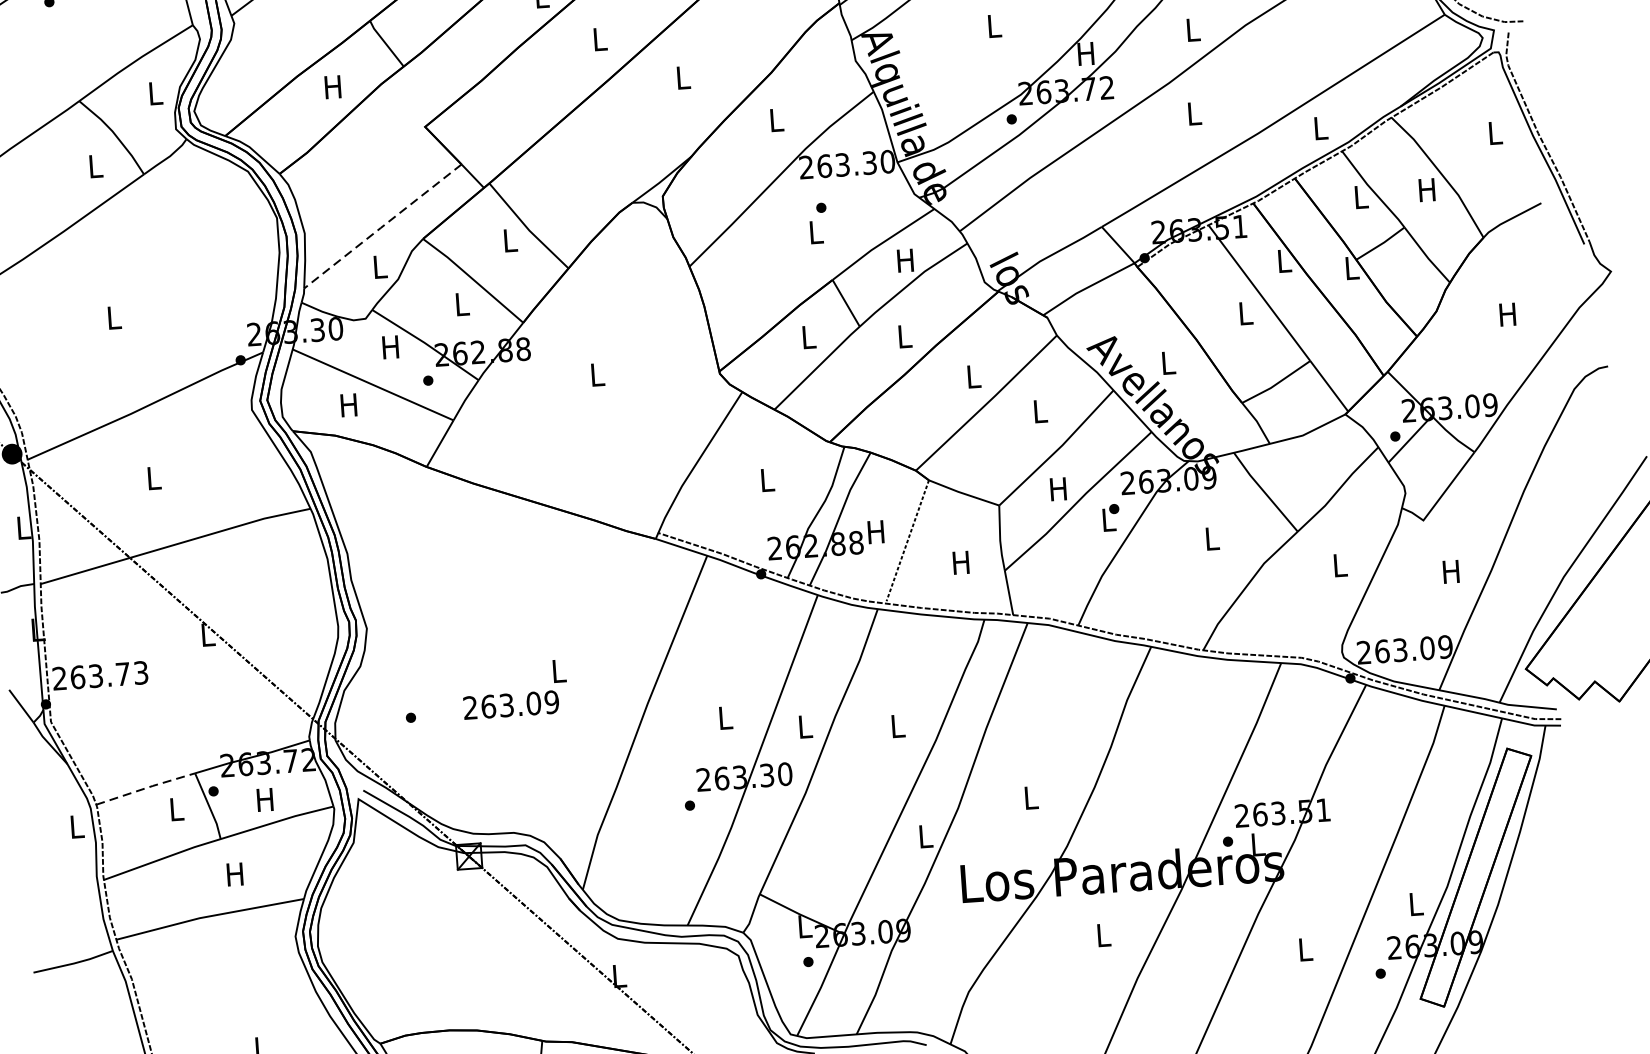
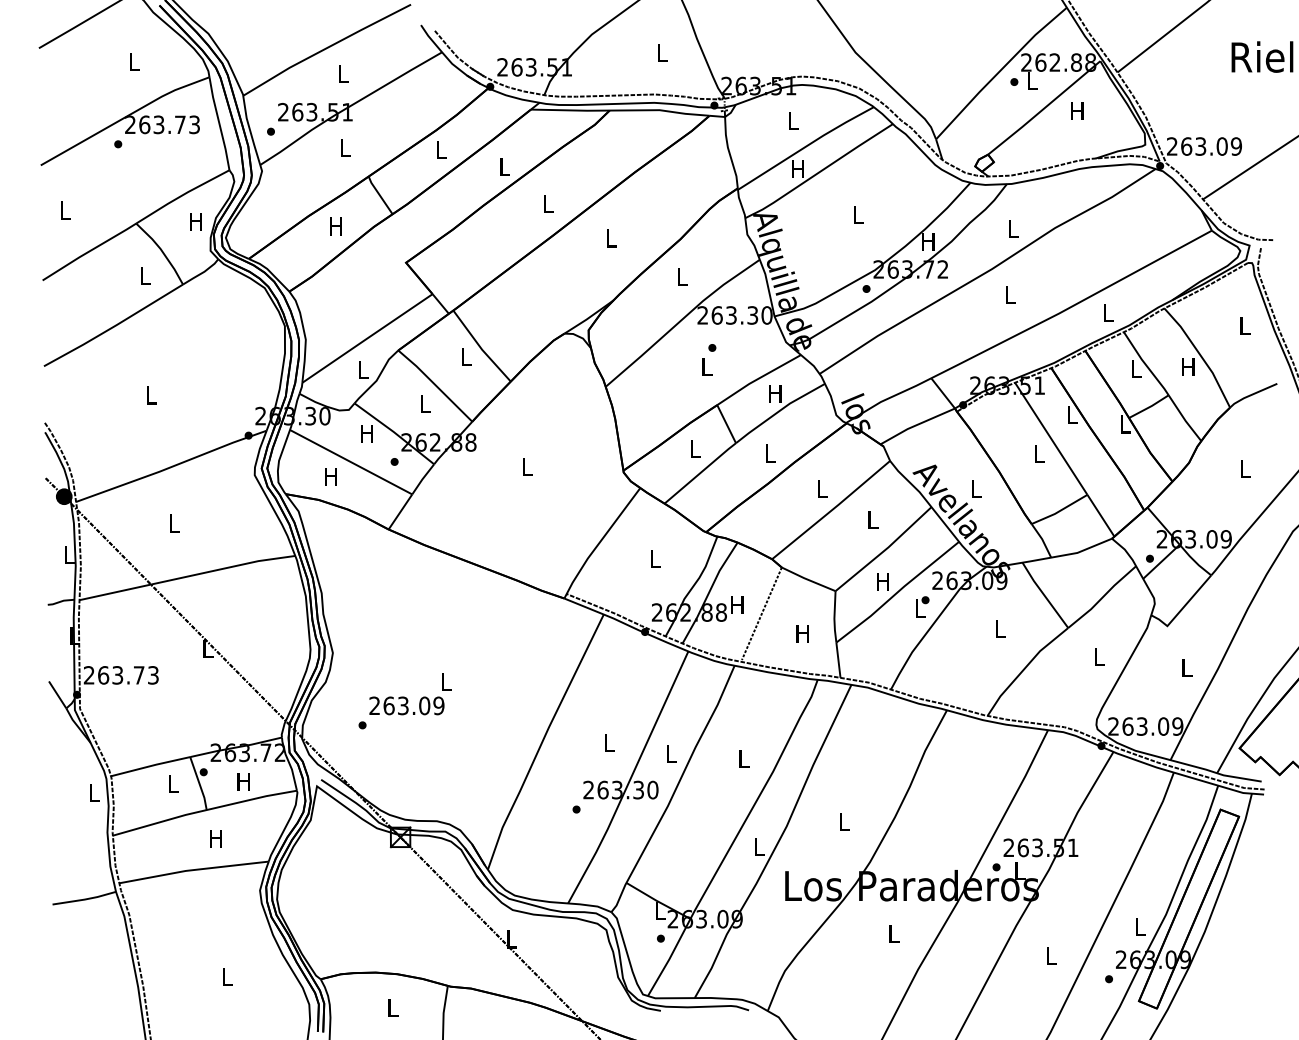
text: (154, 93) -> (195, 221), L -> H
line: (381, 227) -> (366, 339), dashed -> solid
text: (1507, 313) -> (1244, 468), H -> L
text: (1451, 571) -> (1186, 667), H -> L
text: (514, 690) -> (410, 694), moved
line: (146, 787) -> (151, 765), dashed -> solid

